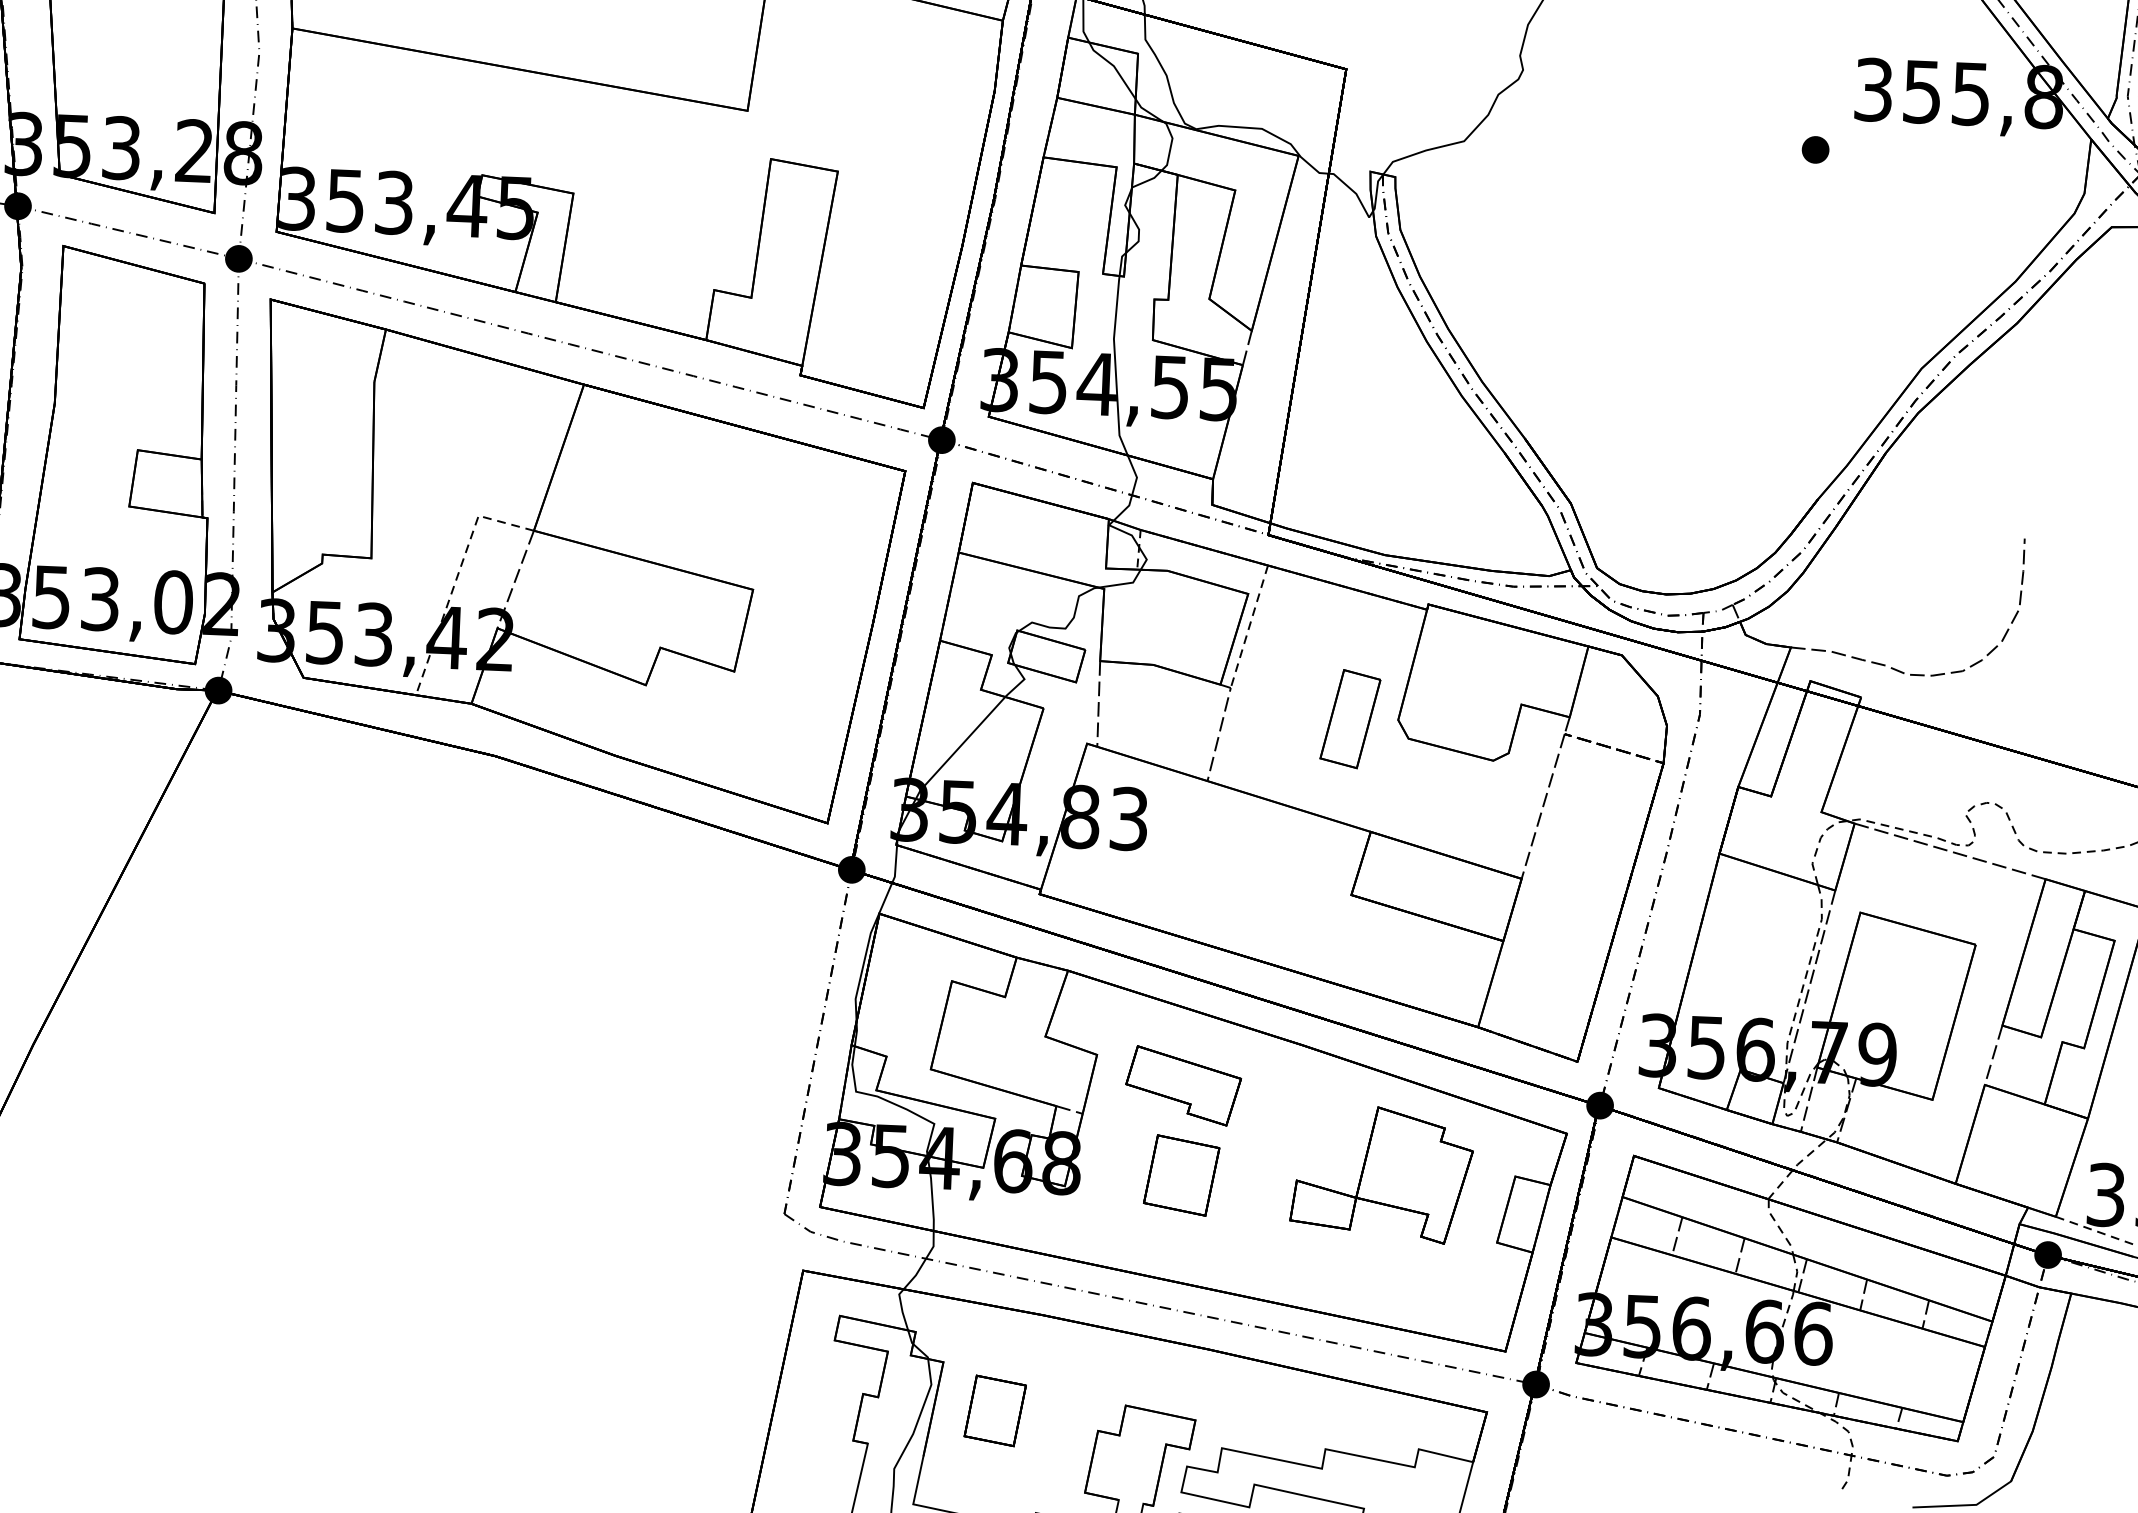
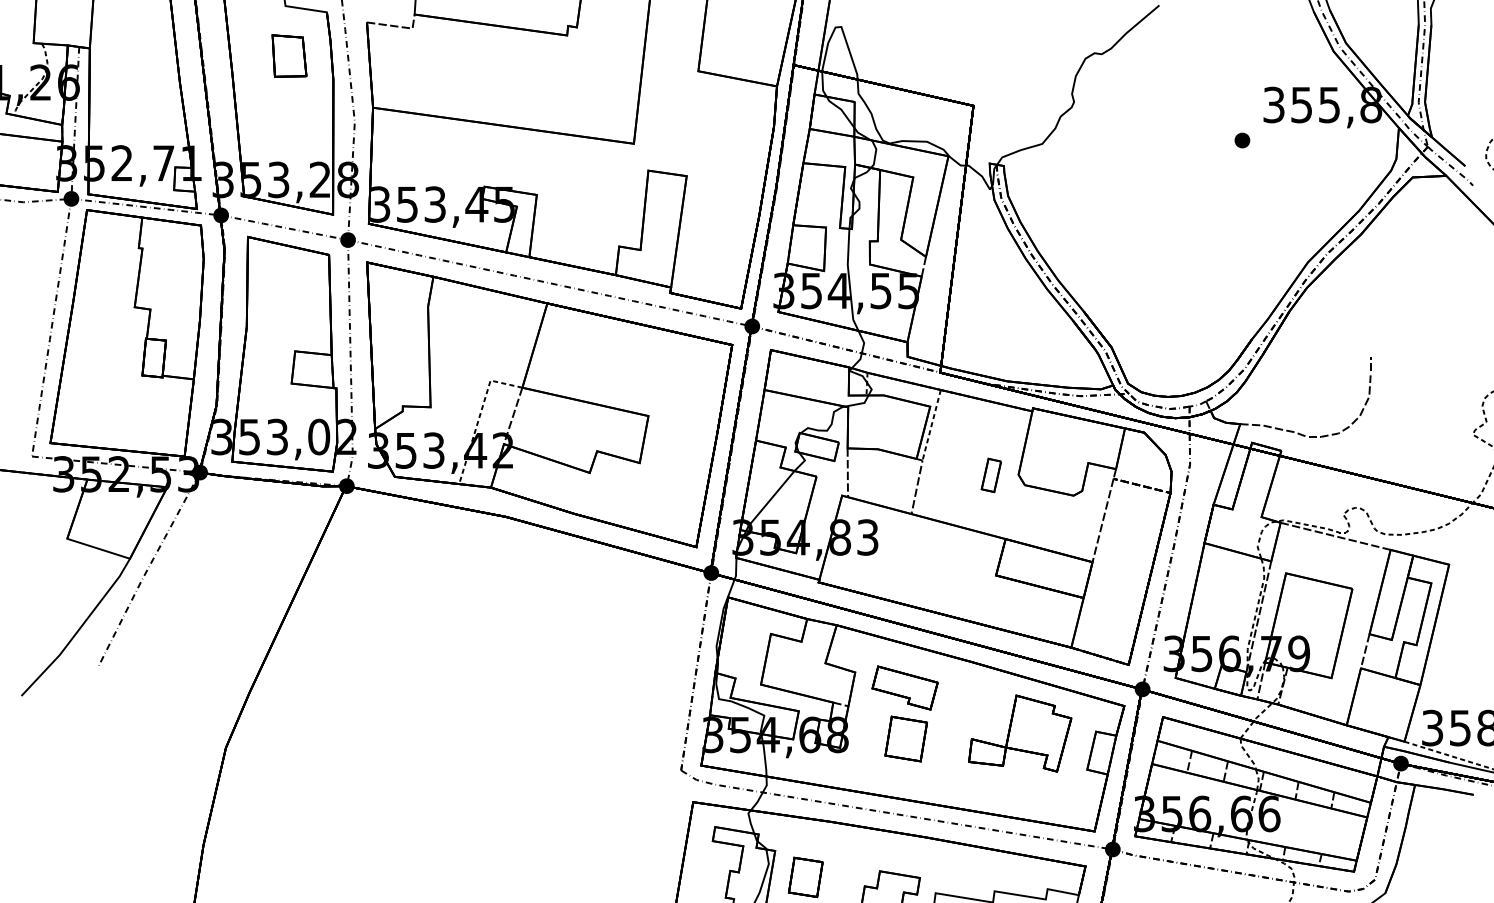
part: (1350, 719) -> (991, 475), size x0.6

